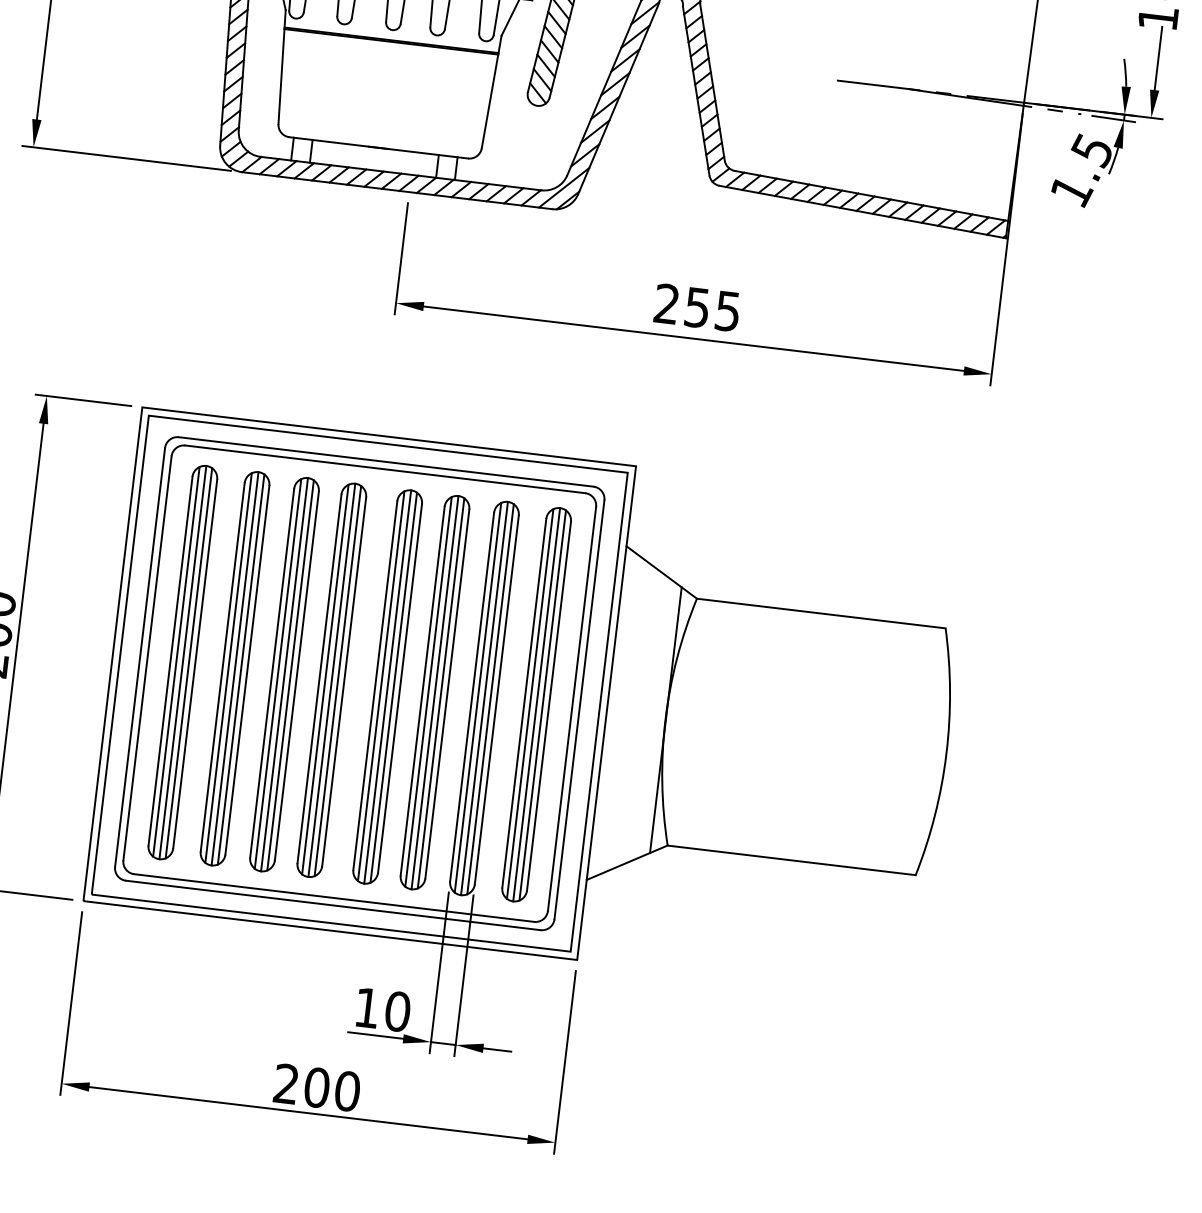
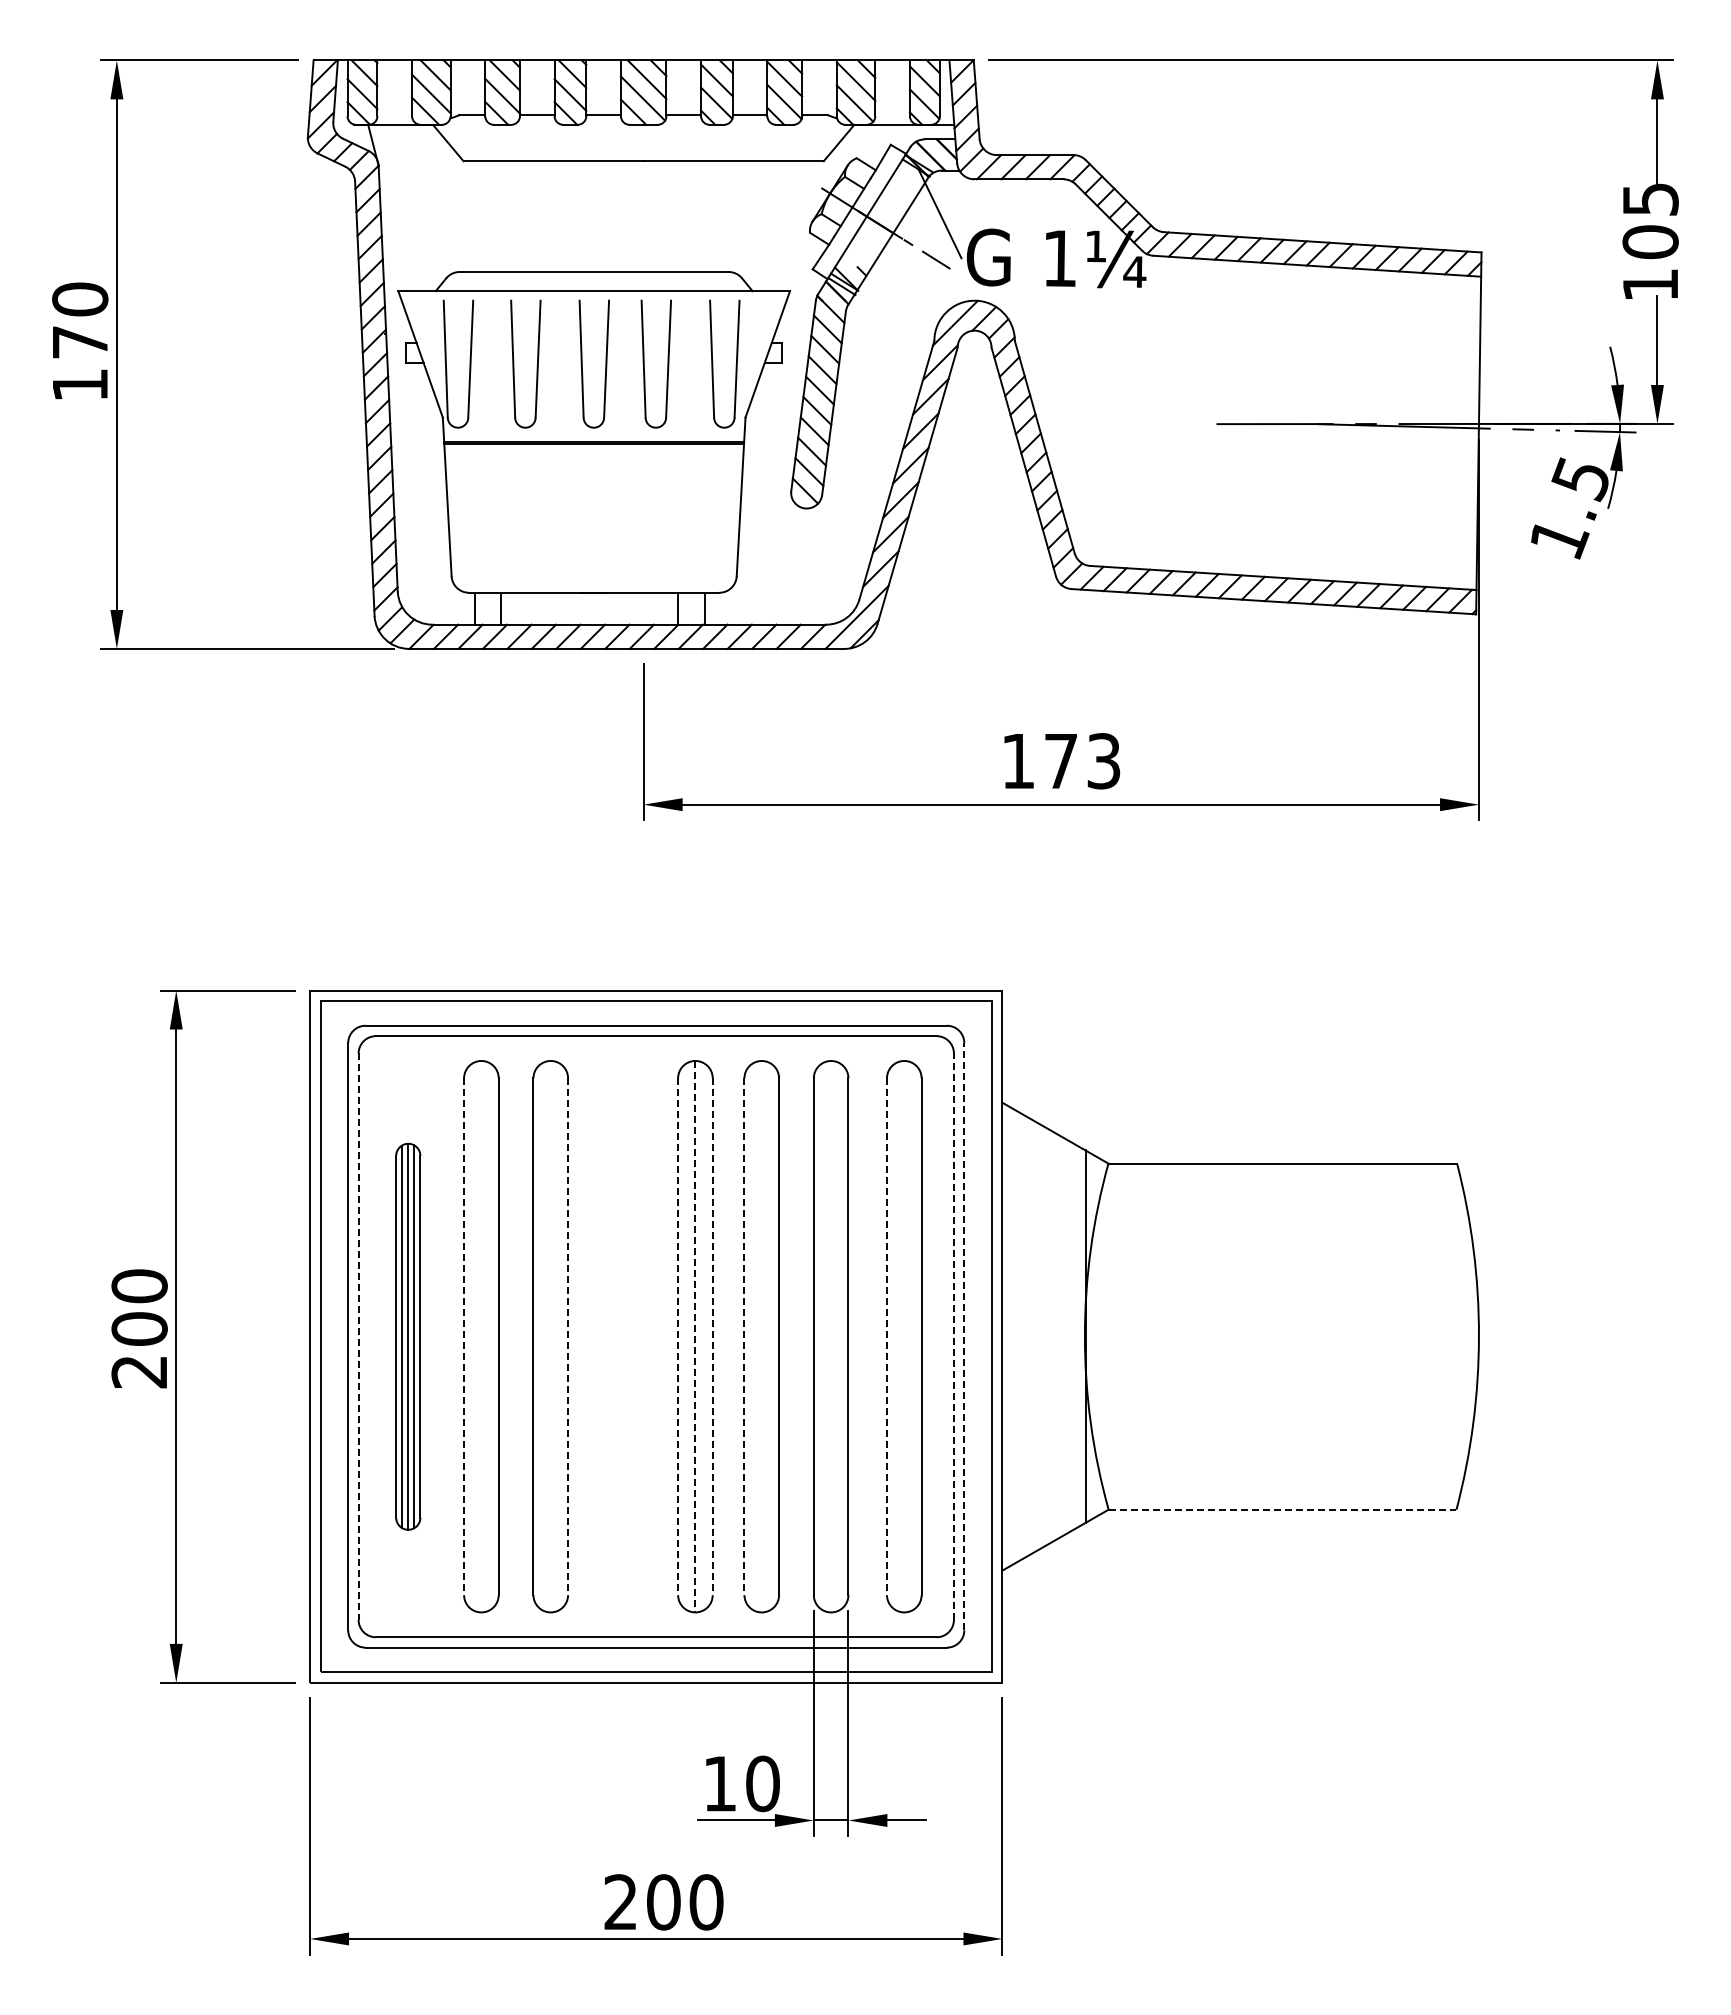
text: (697, 307) -> (1061, 761), 255 -> 173
line: (147, 658) -> (358, 1337), solid -> dashed
part: (183, 662) -> (408, 1336), size x0.7
line: (222, 667) -> (464, 1337), solid -> dashed
line: (228, 667) -> (472, 1336), removed
line: (235, 668) -> (481, 1336), removed
line: (240, 669) -> (489, 1336), removed
line: (277, 673) -> (541, 1336), removed
line: (284, 674) -> (550, 1336), removed
line: (290, 675) -> (559, 1336), removed
line: (297, 676) -> (568, 1337), solid -> dashed
part: (332, 680) -> (617, 1336), removed
line: (375, 686) -> (678, 1337), solid -> dashed
line: (381, 686) -> (686, 1336), removed
line: (387, 686) -> (695, 1336), solid -> dashed
line: (393, 687) -> (703, 1336), removed
line: (399, 689) -> (712, 1337), solid -> dashed
line: (422, 691) -> (744, 1337), solid -> dashed
line: (428, 691) -> (752, 1336), removed
line: (434, 692) -> (761, 1336), removed
line: (441, 693) -> (770, 1336), removed
line: (478, 697) -> (822, 1336), removed
line: (484, 698) -> (831, 1336), removed
line: (490, 699) -> (839, 1336), removed
line: (524, 703) -> (887, 1337), solid -> dashed
line: (530, 703) -> (895, 1336), removed
line: (536, 704) -> (904, 1336), removed
line: (542, 705) -> (912, 1336), removed
line: (571, 708) -> (953, 1336), solid -> dashed
line: (579, 709) -> (964, 1336), solid -> dashed
line: (791, 860) -> (1282, 1509), solid -> dashed

